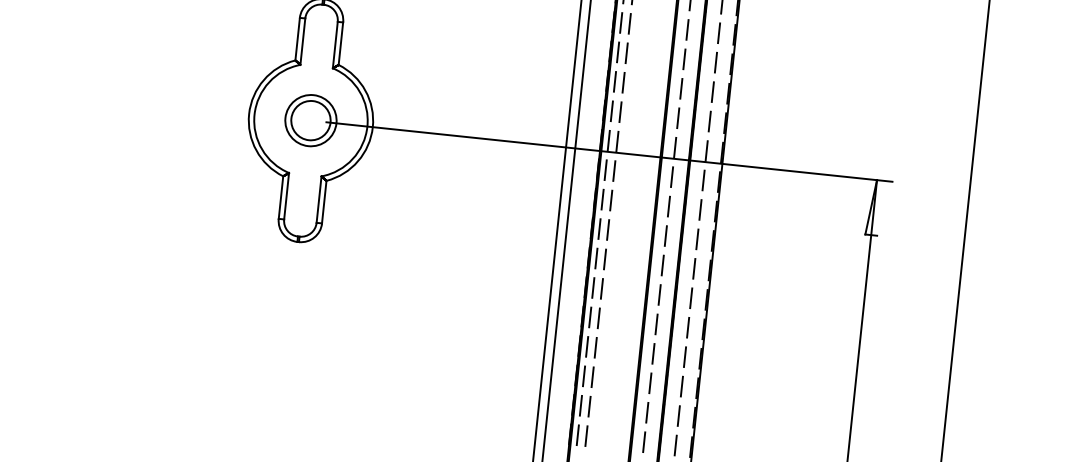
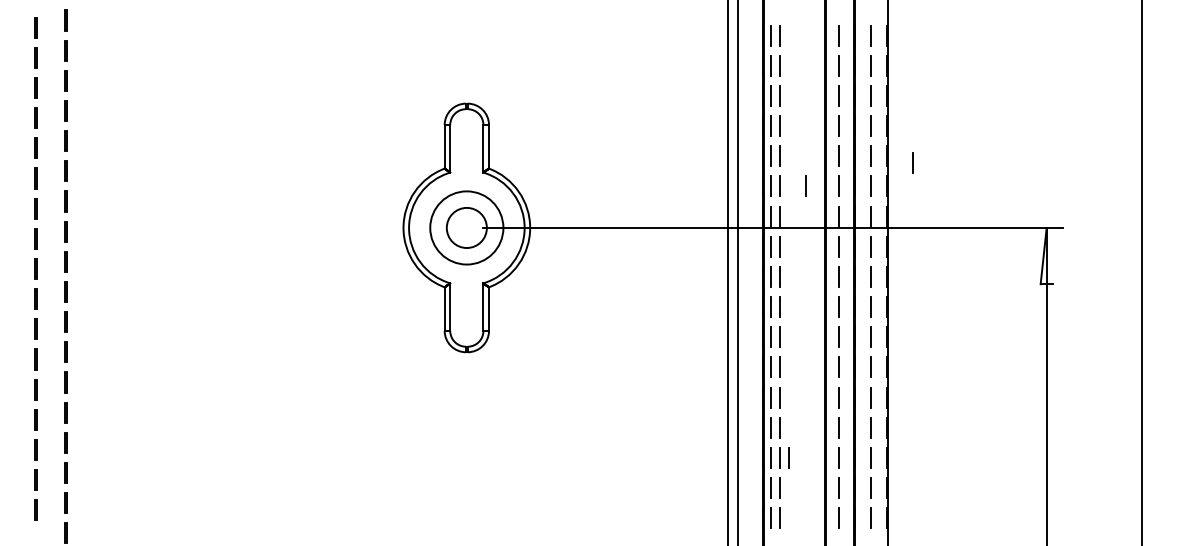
line: (752, 102) -> (912, 162), added
line: (645, 113) -> (805, 185), added
circle: (310, 120) -> (466, 227), size x1.4
line: (601, 377) -> (788, 457), added

